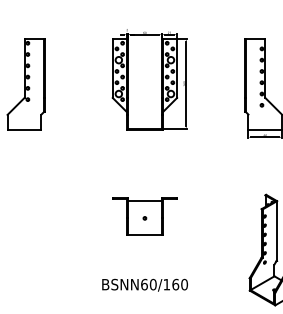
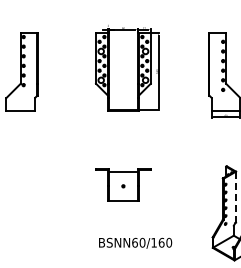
line: (277, 231) -> (236, 197), solid -> dashed
text: (145, 284) -> (135, 242), moved

